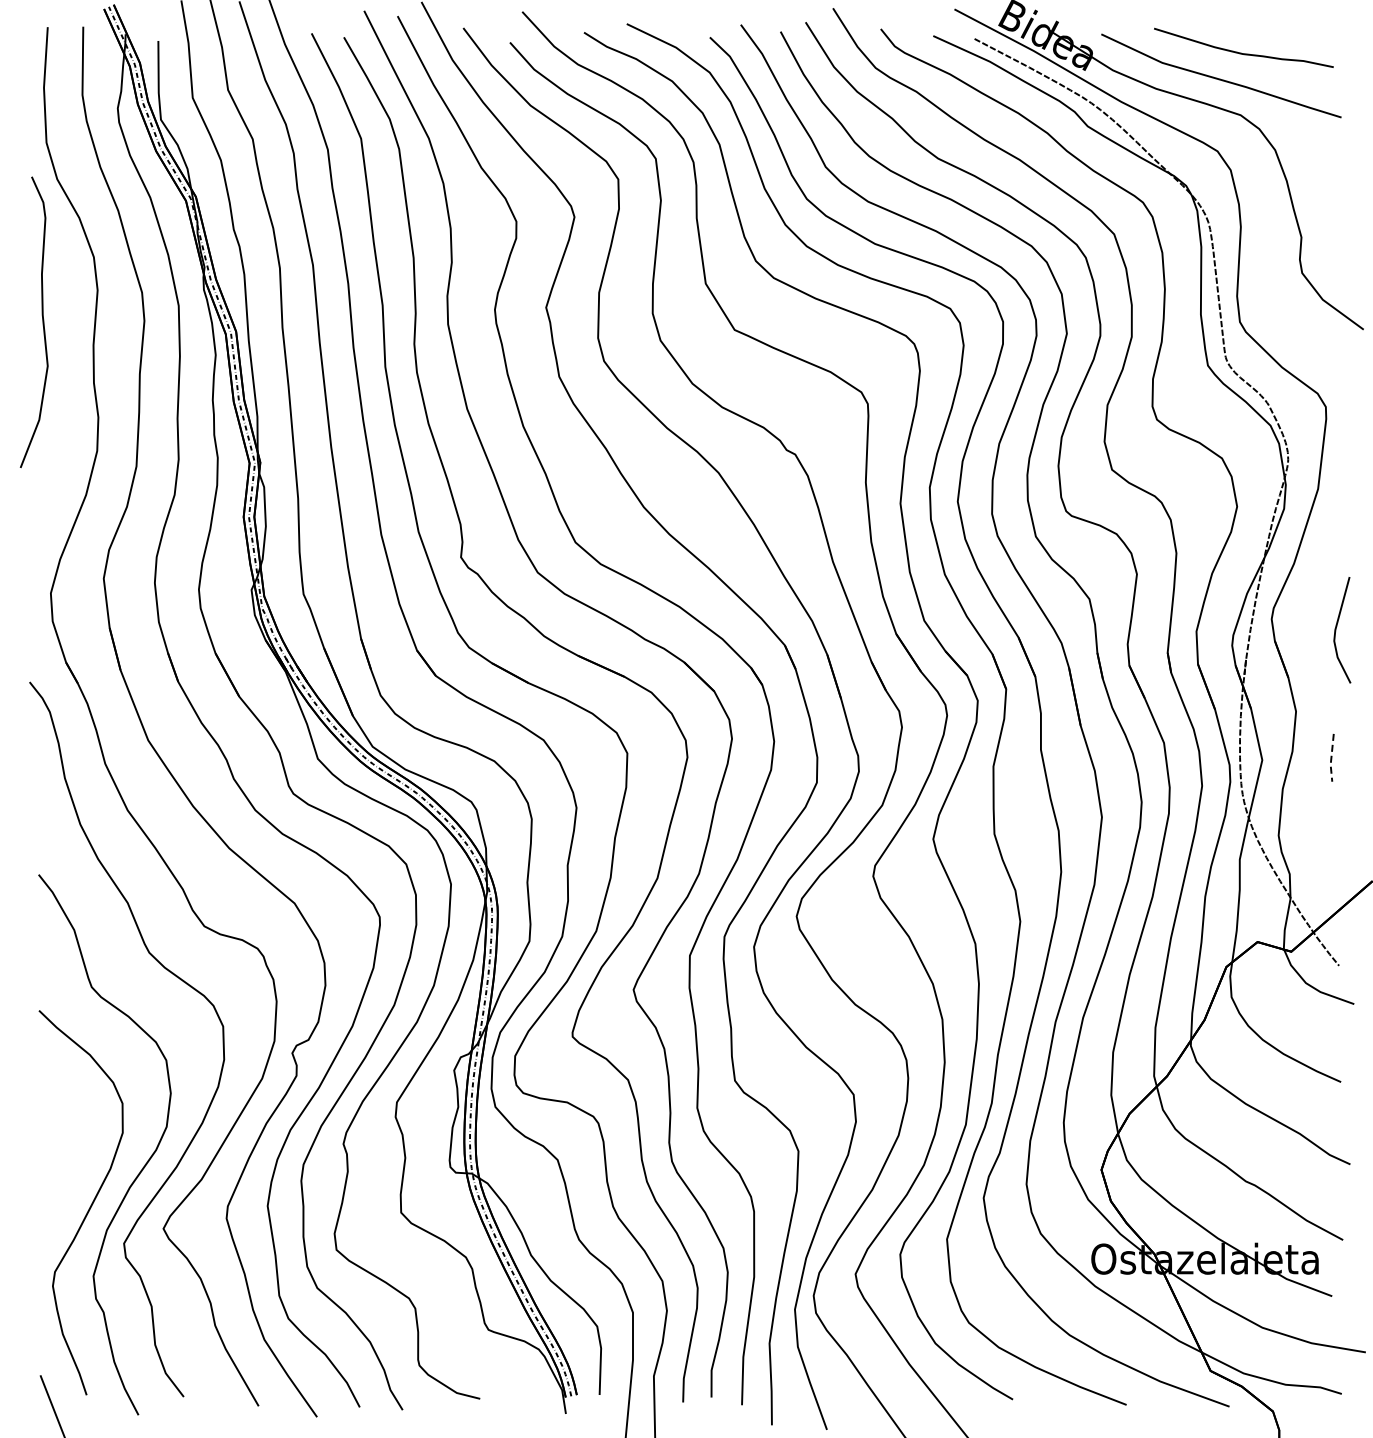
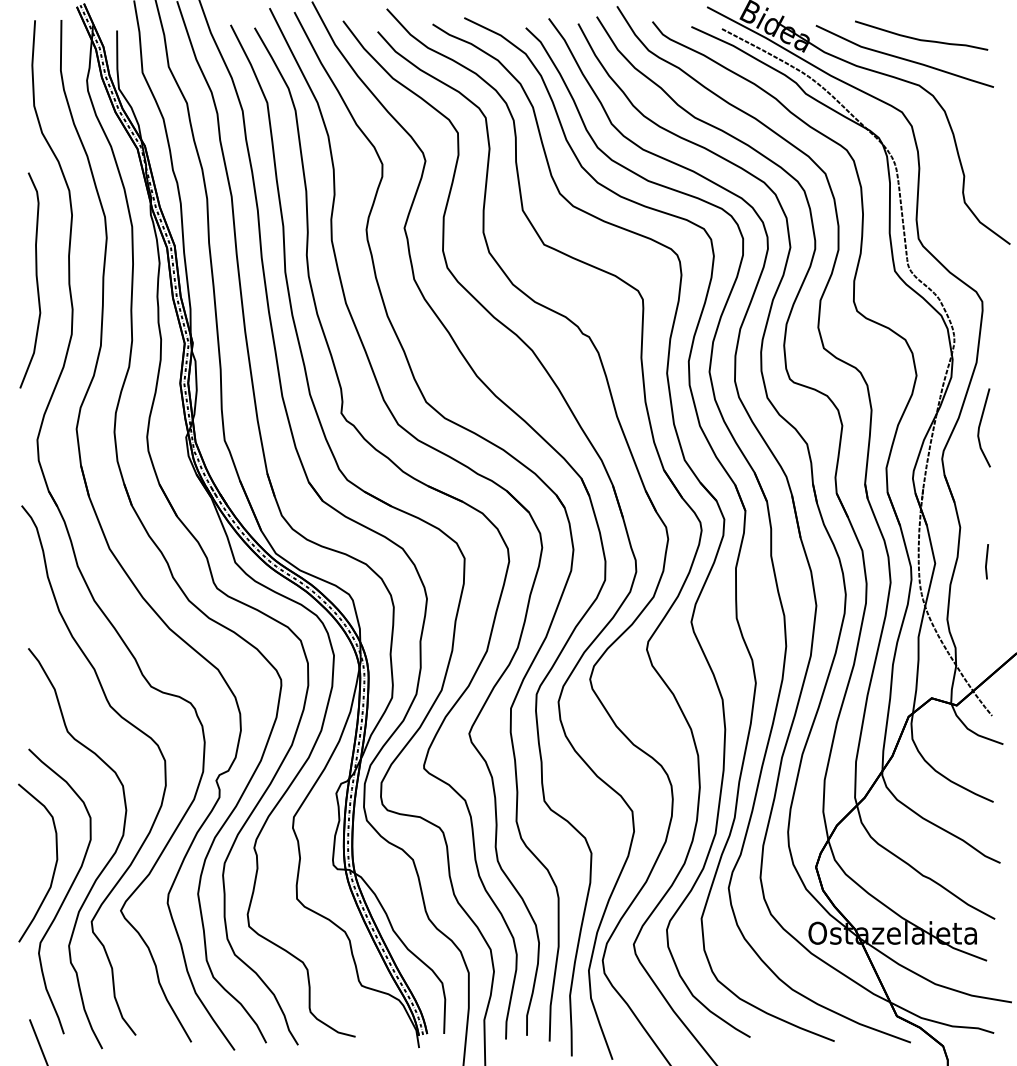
curve: (42, 322) -> (36, 280), moved
line: (1336, 630) -> (979, 428), moved
line: (1331, 758) -> (986, 562), dashed -> solid
curve: (73, 1171) -> (54, 868), added

